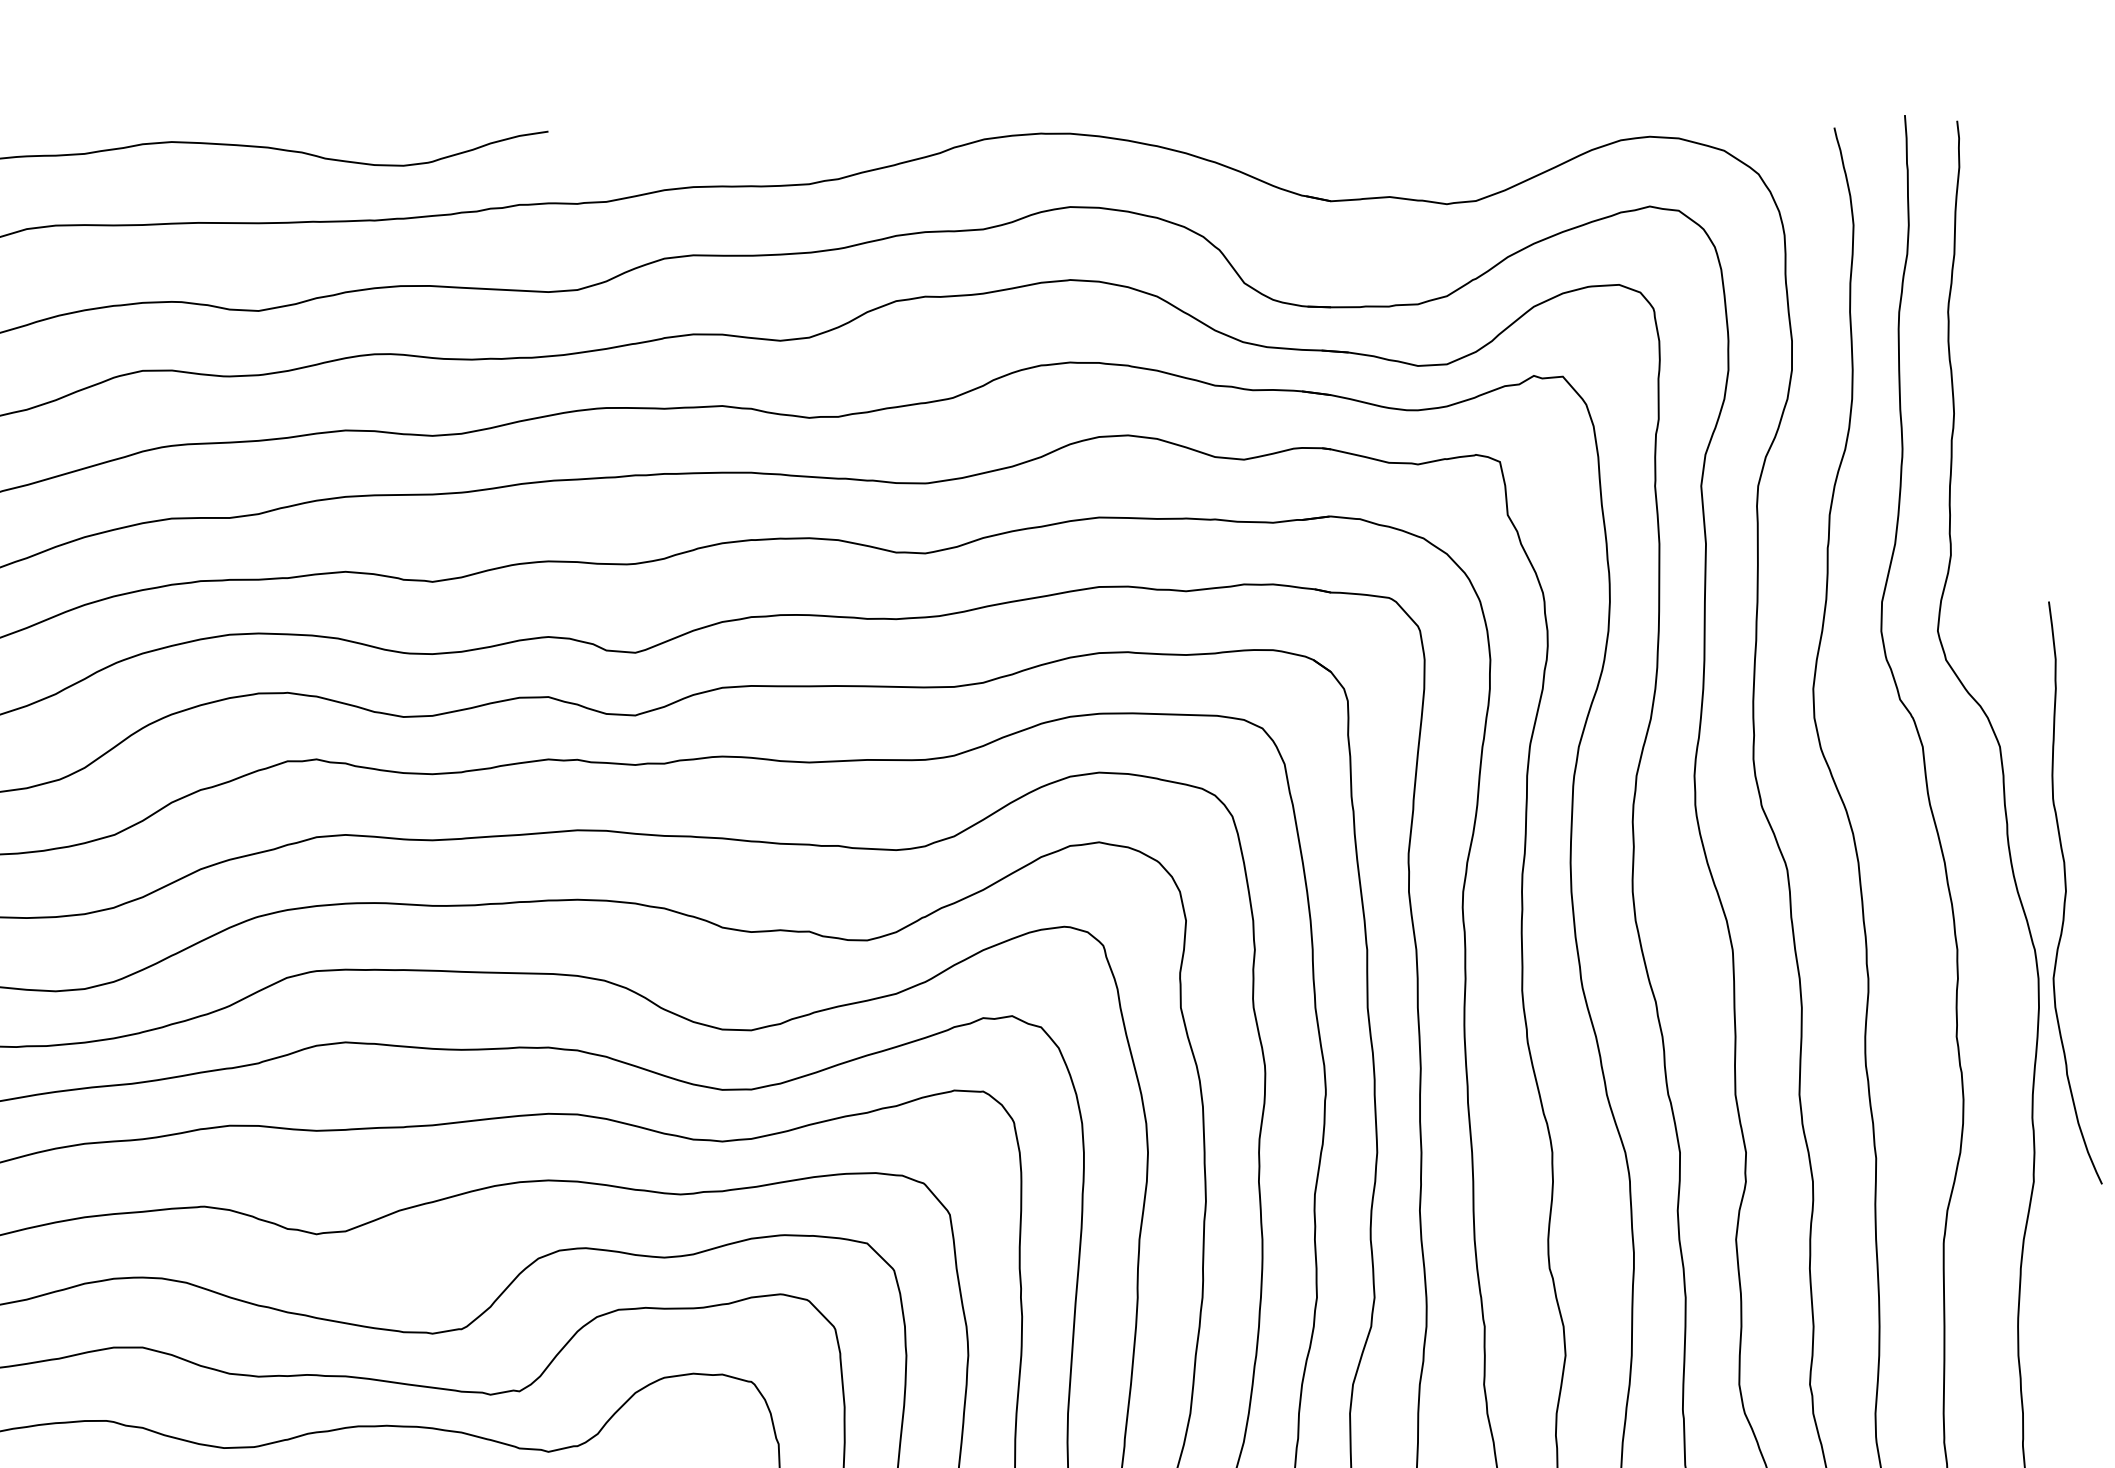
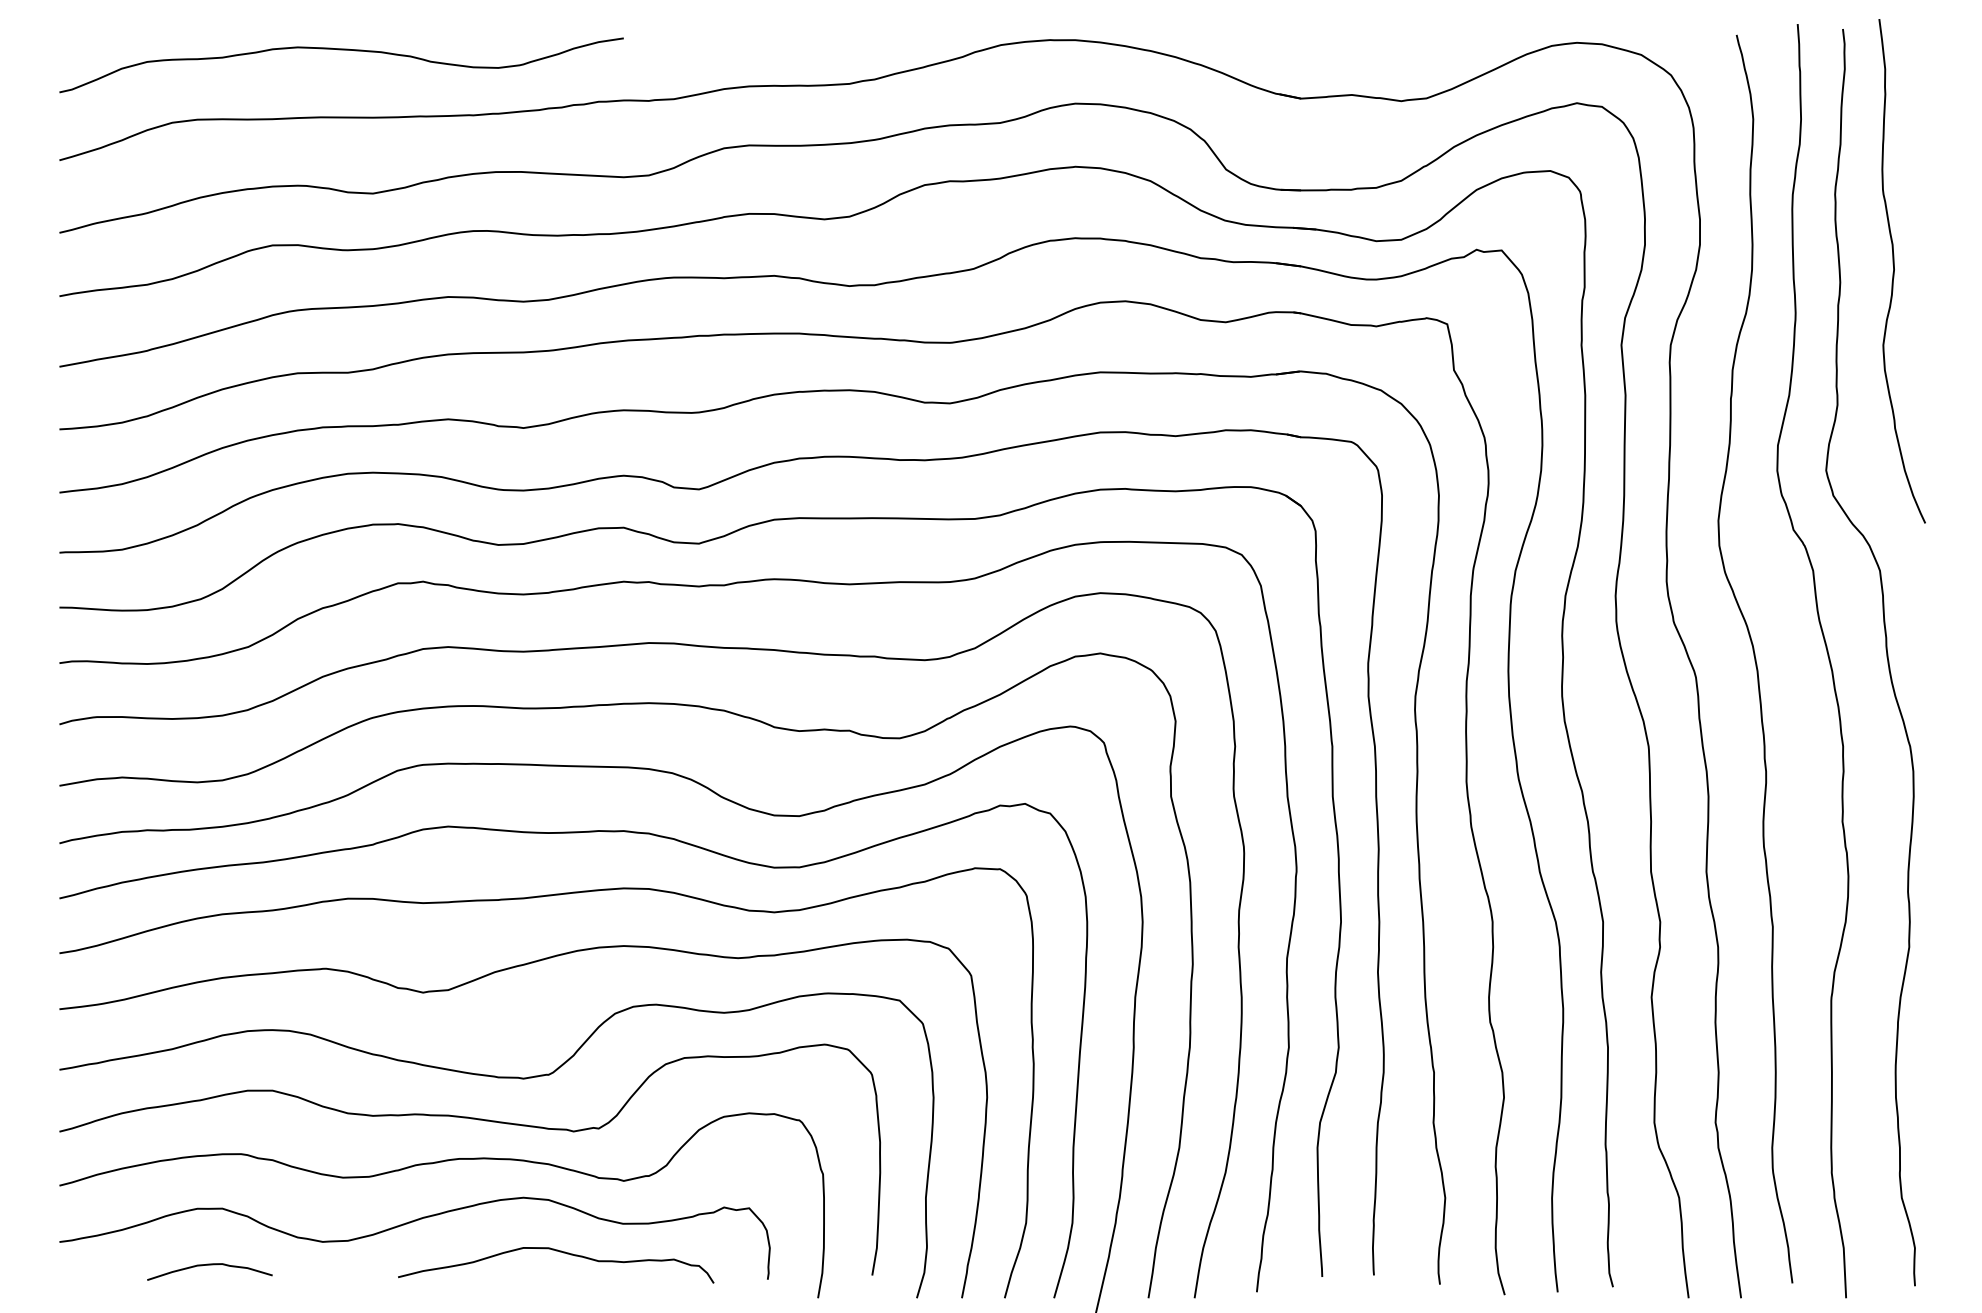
curve: (2066, 893) -> (1894, 271), moved

